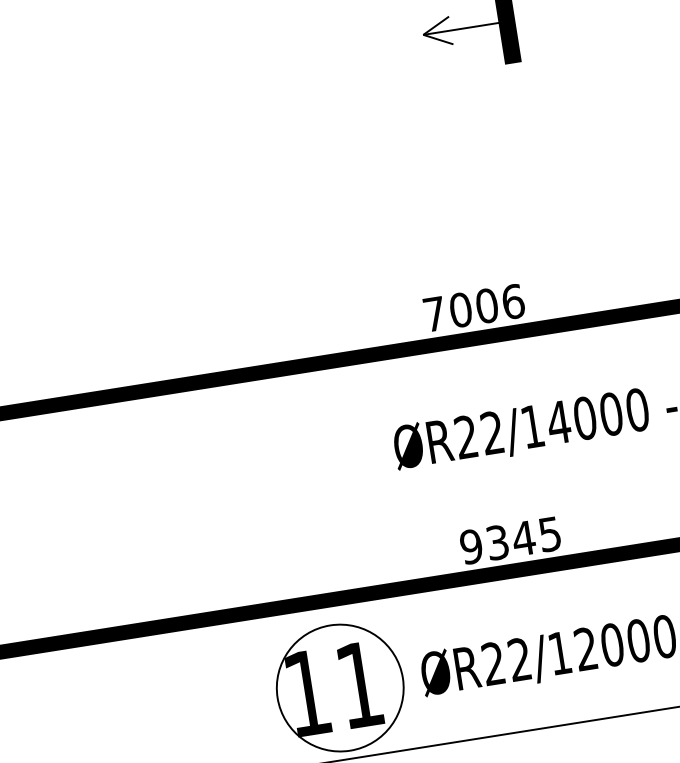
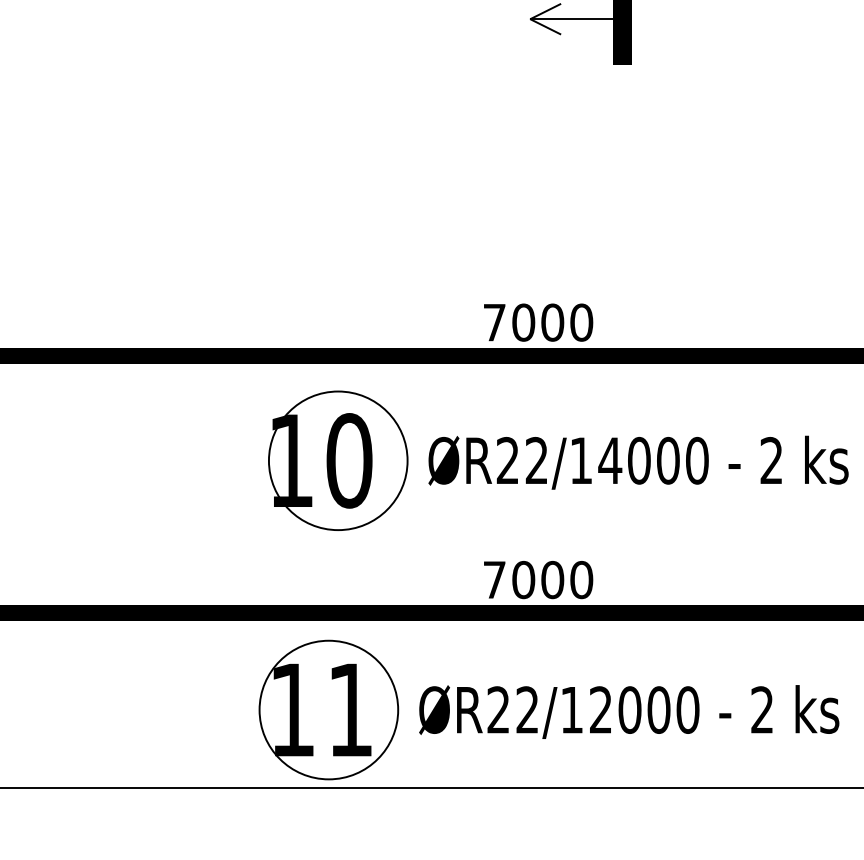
text: (513, 301) -> (581, 322), 7006 -> 7000
part: (313, 461) -> (338, 460), added
text: (511, 540) -> (538, 579), 9345 -> 7000

